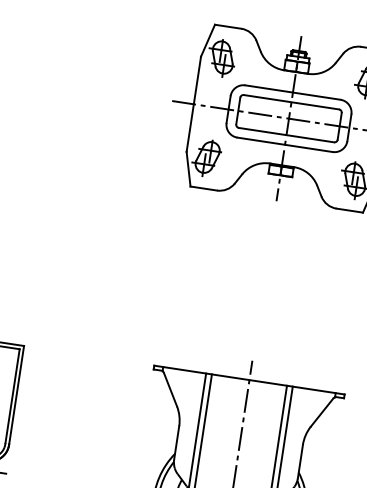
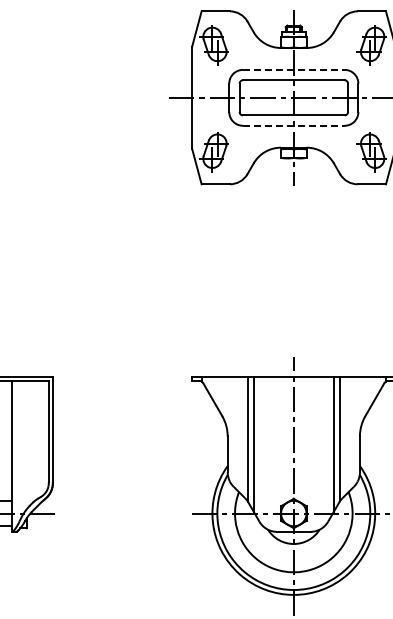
line: (292, 92) -> (293, 69), solid -> dashed
line: (284, 144) -> (293, 125), solid -> dashed

